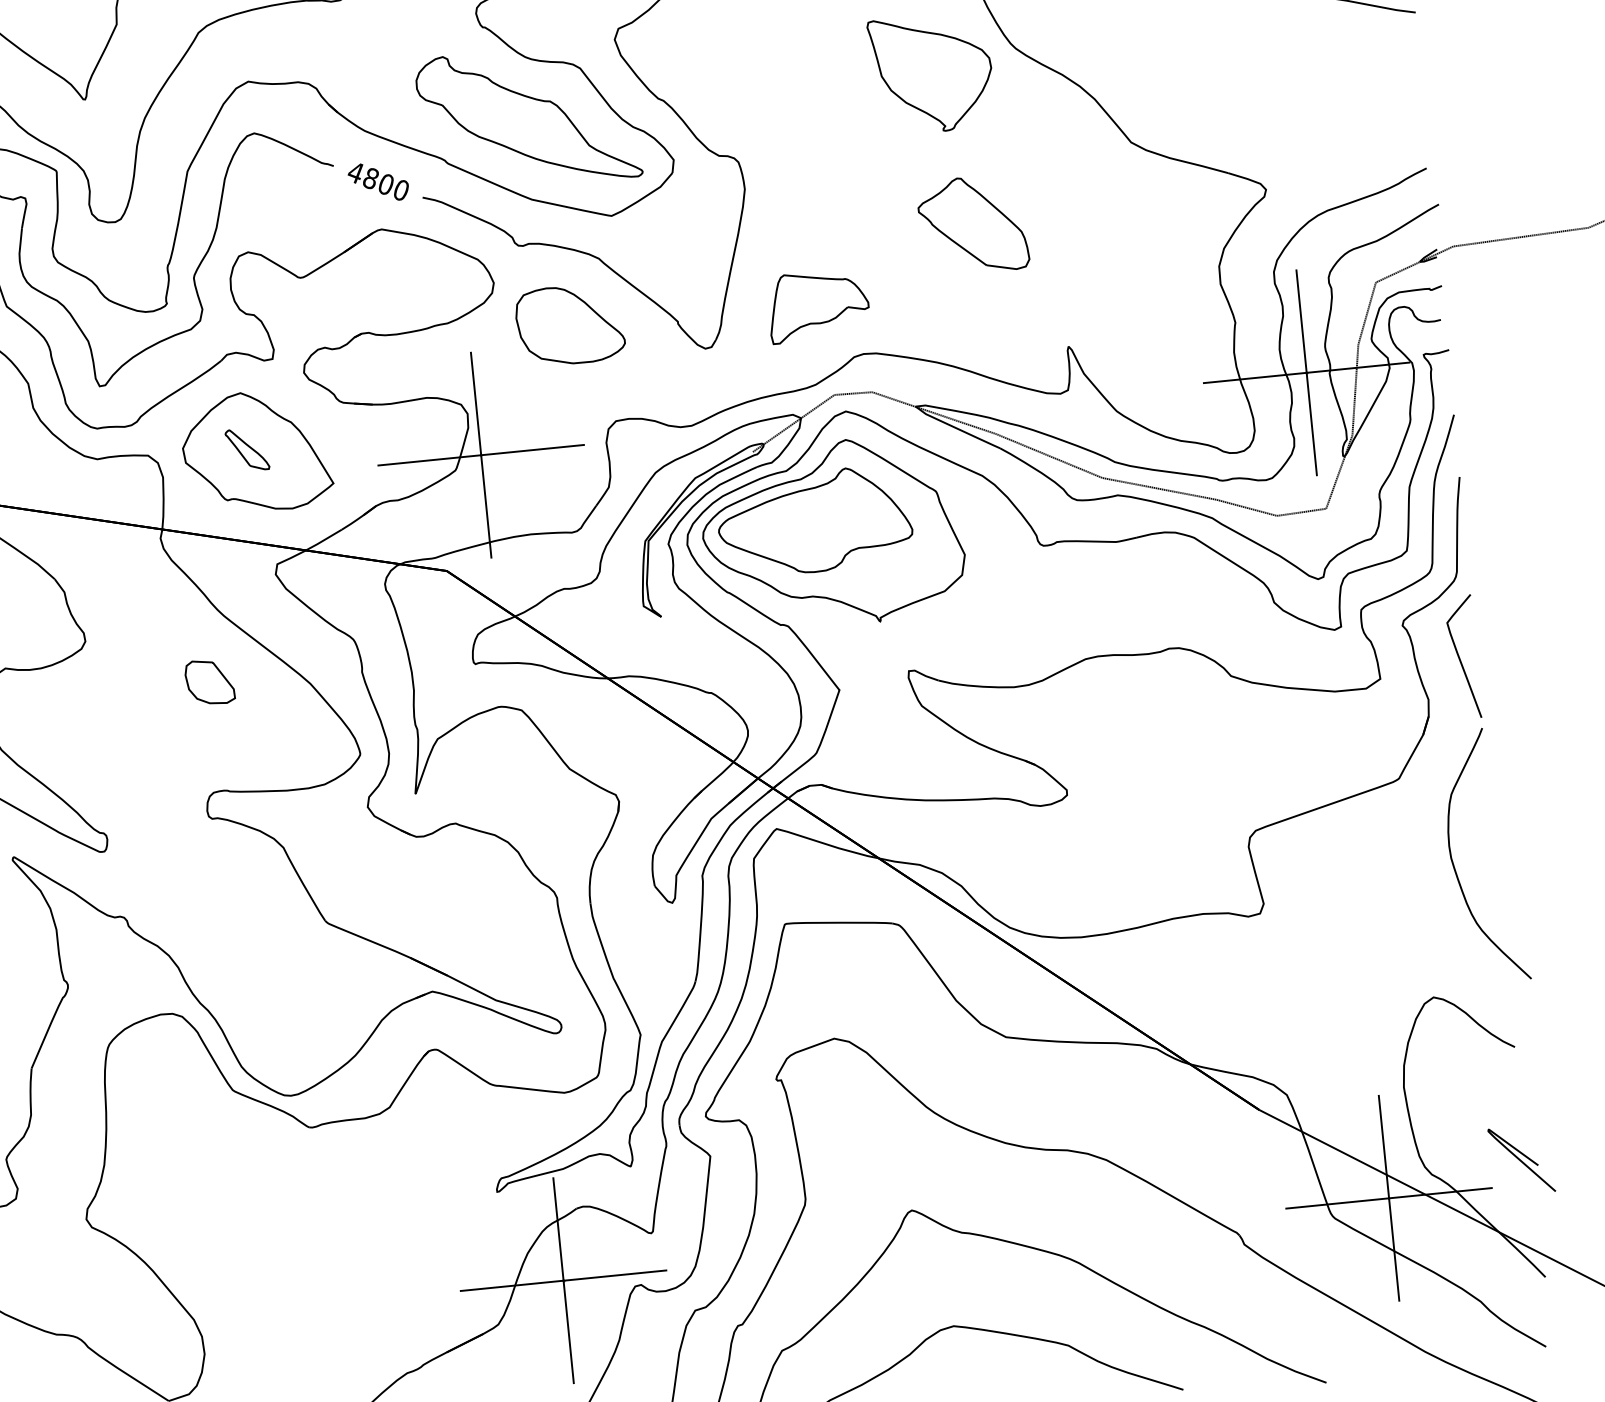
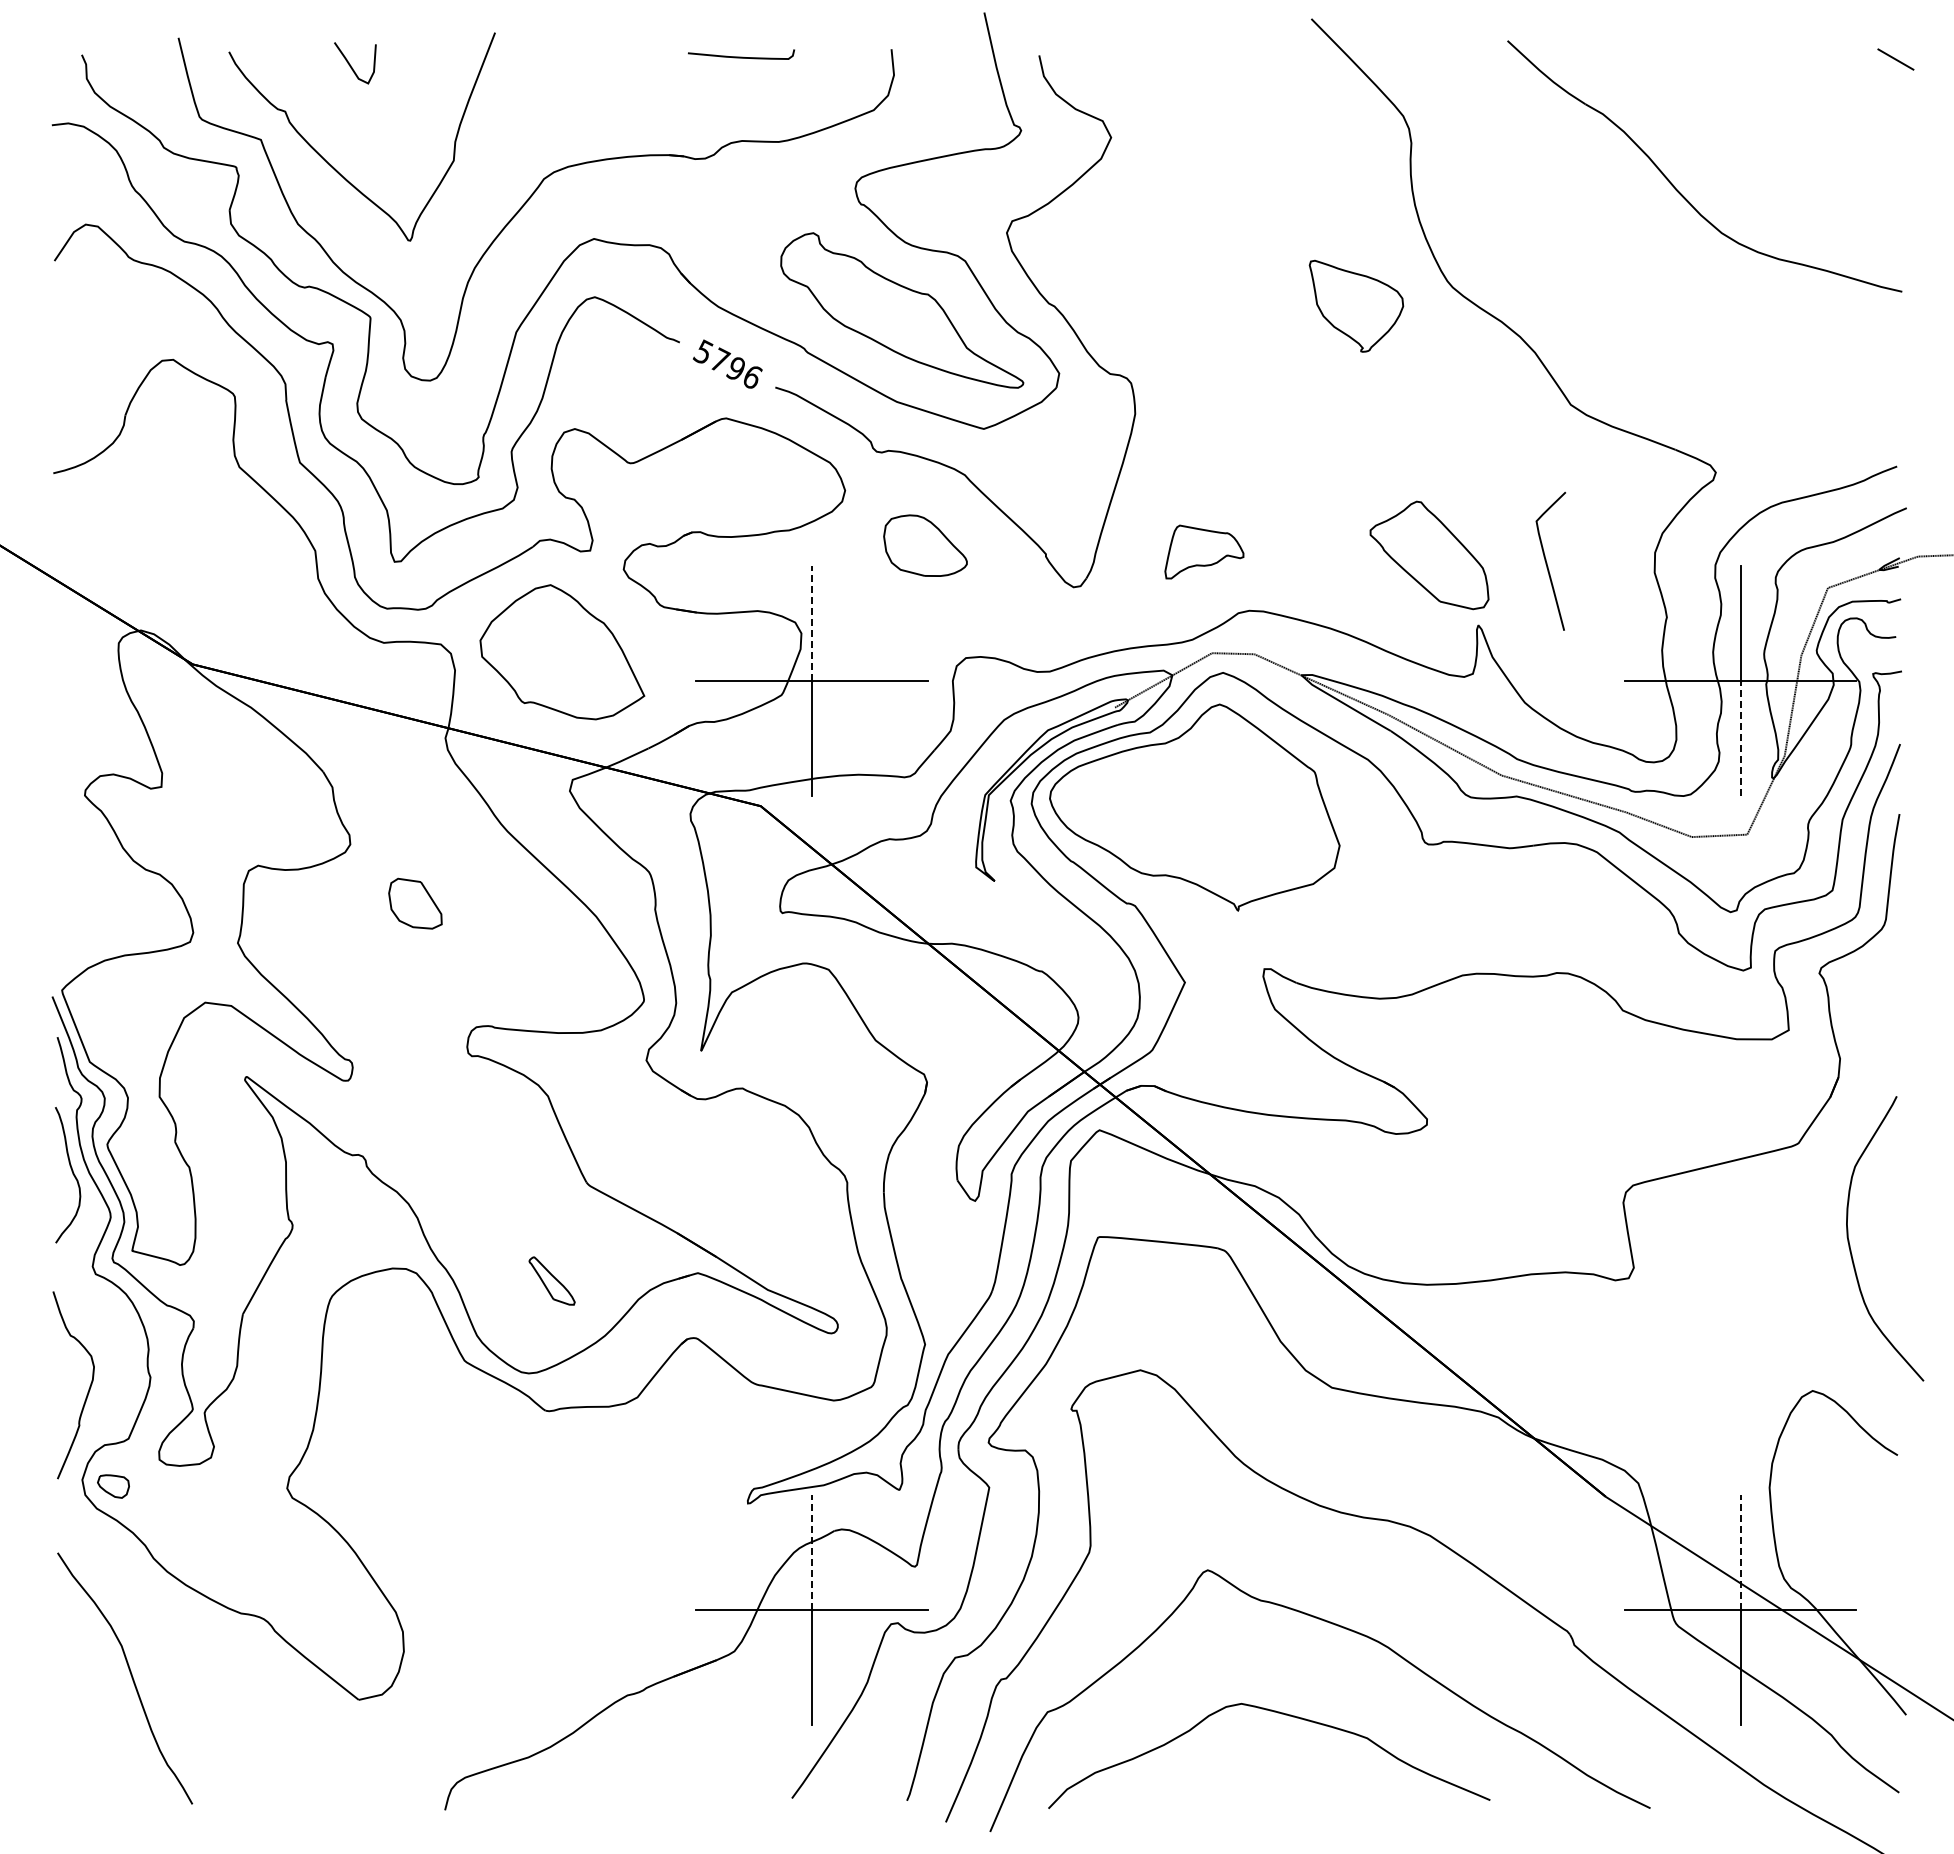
part: (931, 74) -> (1356, 306), size x0.7
text: (377, 180) -> (727, 363), 4800 -> 5796
part: (973, 225) -> (1429, 555), moved
part: (818, 305) -> (1204, 551), size x0.7
part: (570, 324) -> (925, 545), size x0.7
line: (475, 404) -> (811, 623), solid -> dashed
line: (1311, 423) -> (1740, 738), solid -> dashed
part: (246, 449) -> (551, 1280), moved
part: (814, 522) -> (1175, 792), removed
curve: (1460, 658) -> (1547, 562), moved
part: (209, 682) -> (415, 903), moved
line: (1383, 1147) -> (1740, 1552), solid -> dashed
curve: (1521, 1160) -> (1892, 1582), removed
line: (558, 1229) -> (811, 1552), solid -> dashed

